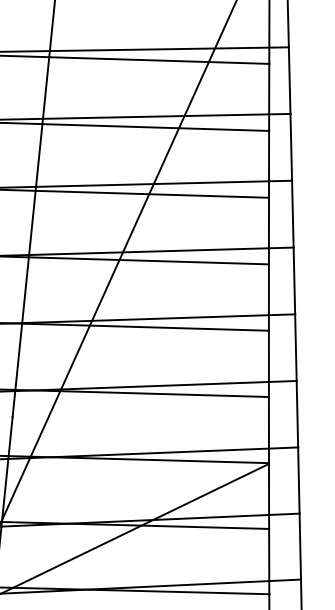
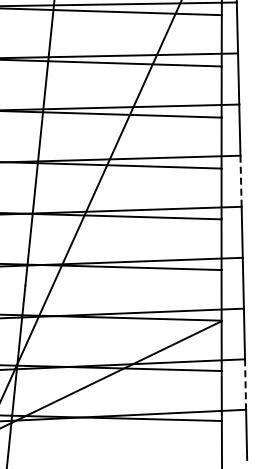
line: (294, 281) -> (241, 181), solid -> dashed
line: (300, 547) -> (245, 385), solid -> dashed

